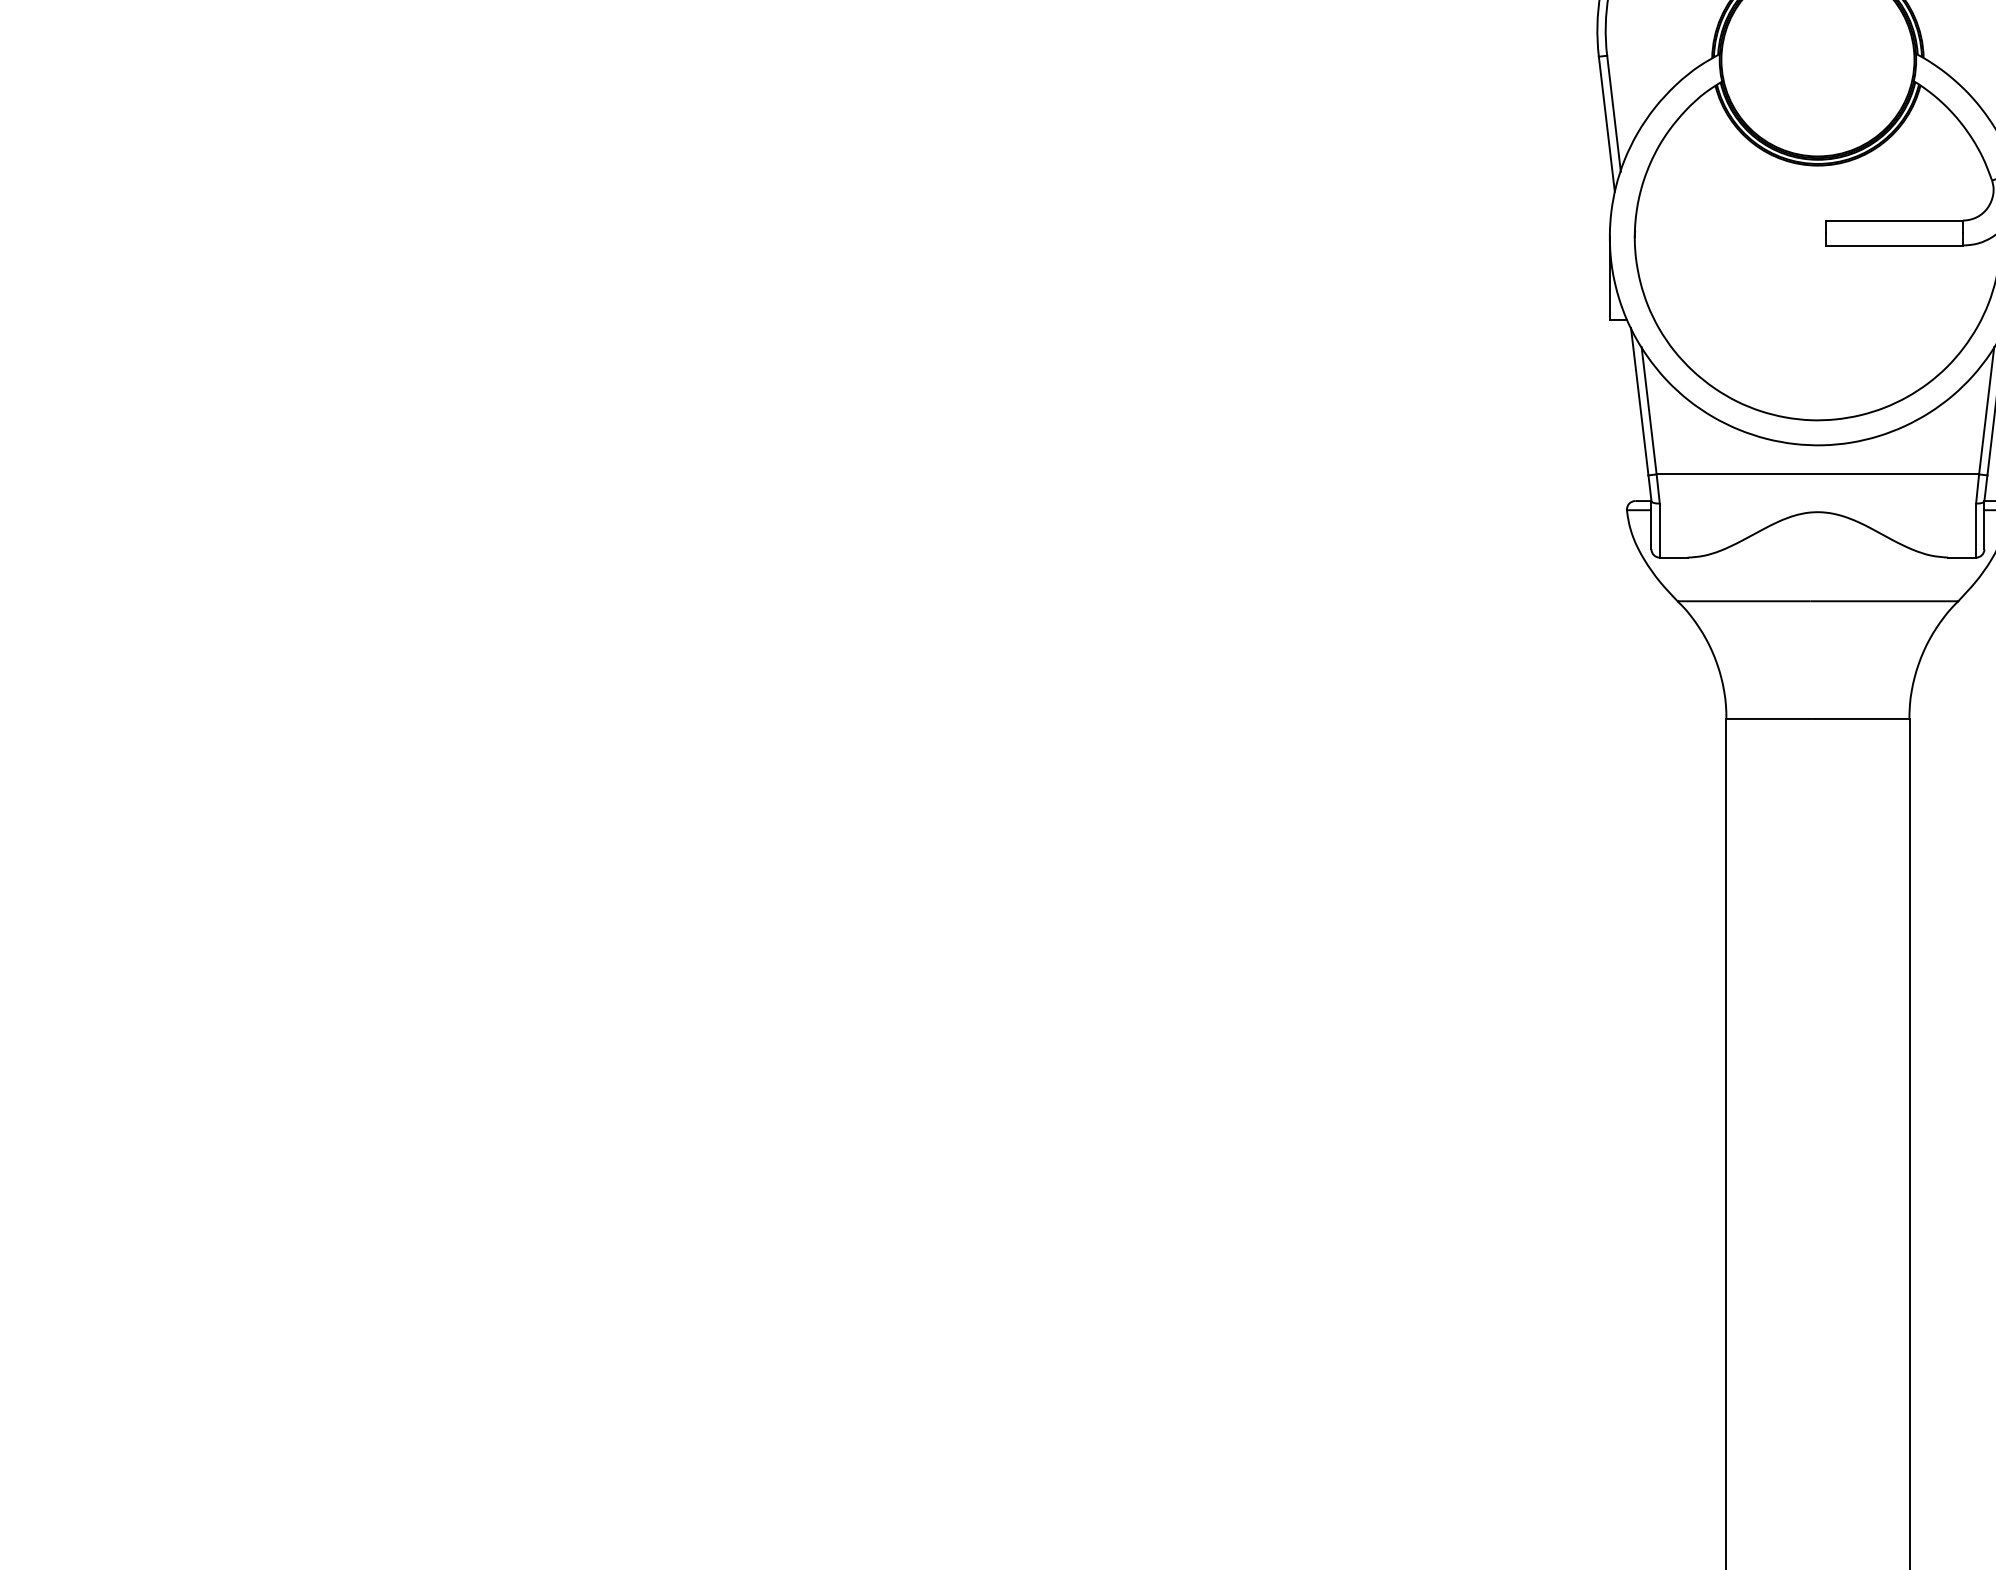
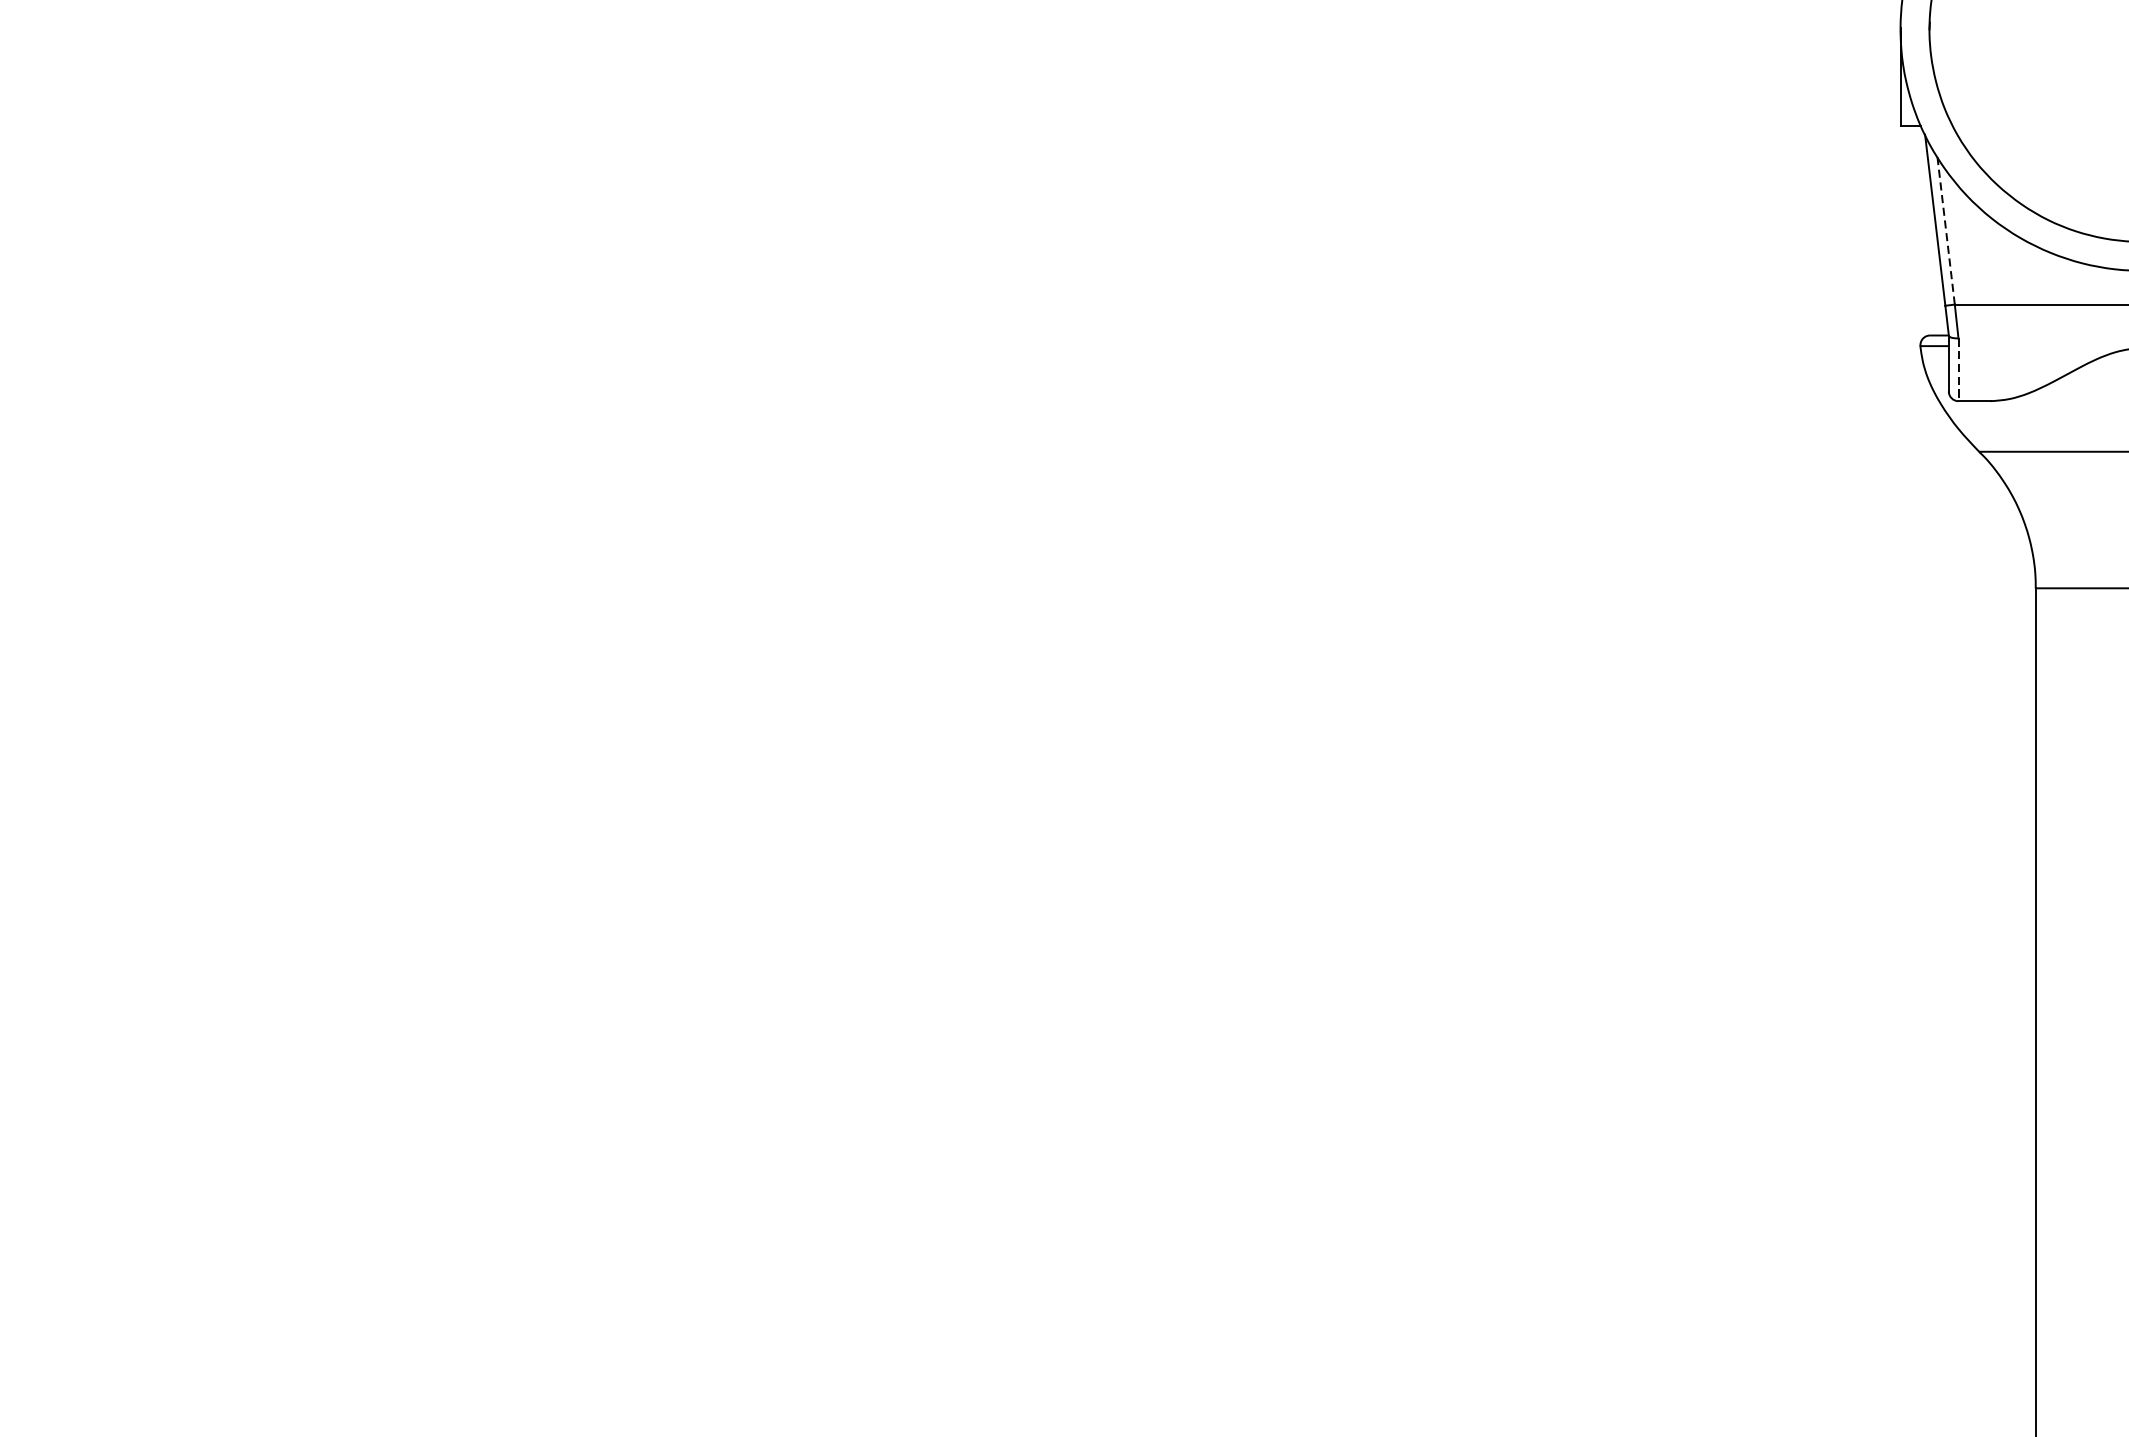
line: (1649, 411) -> (1946, 231), solid -> dashed
line: (1659, 531) -> (1958, 370), solid -> dashed

